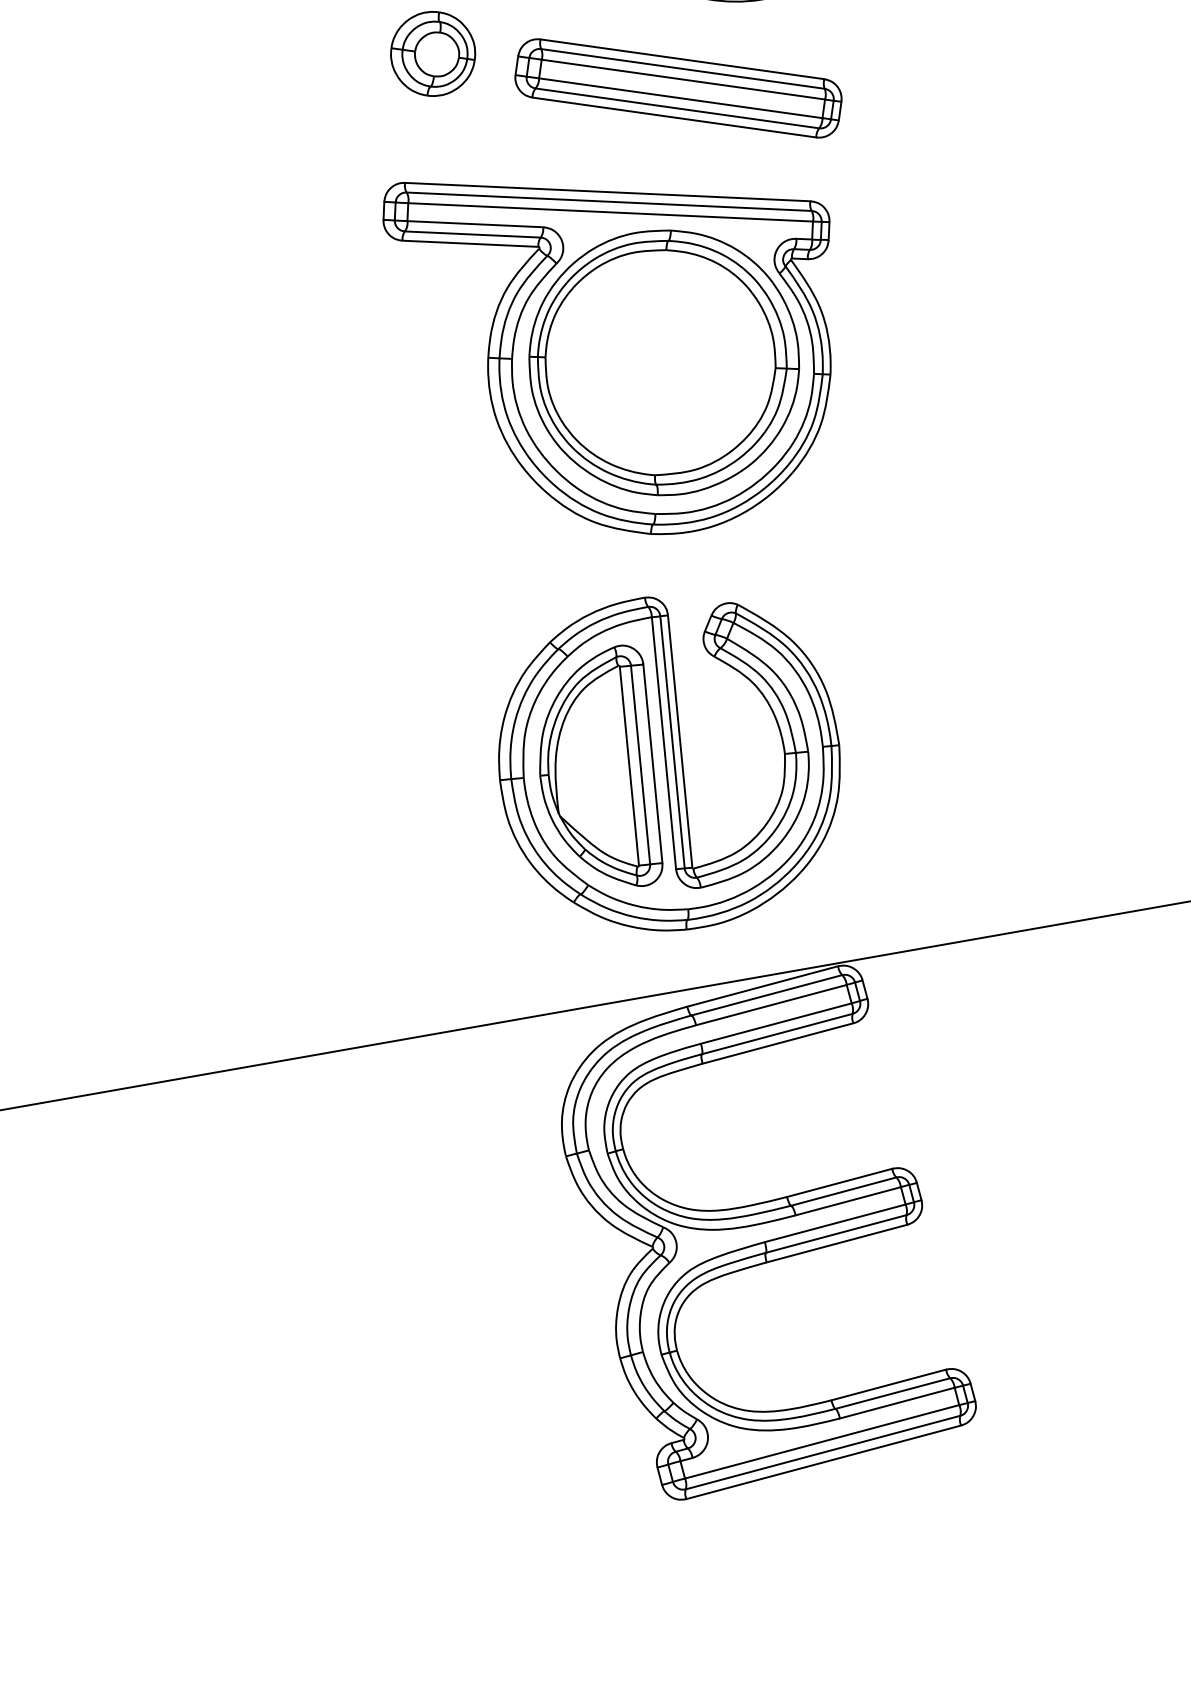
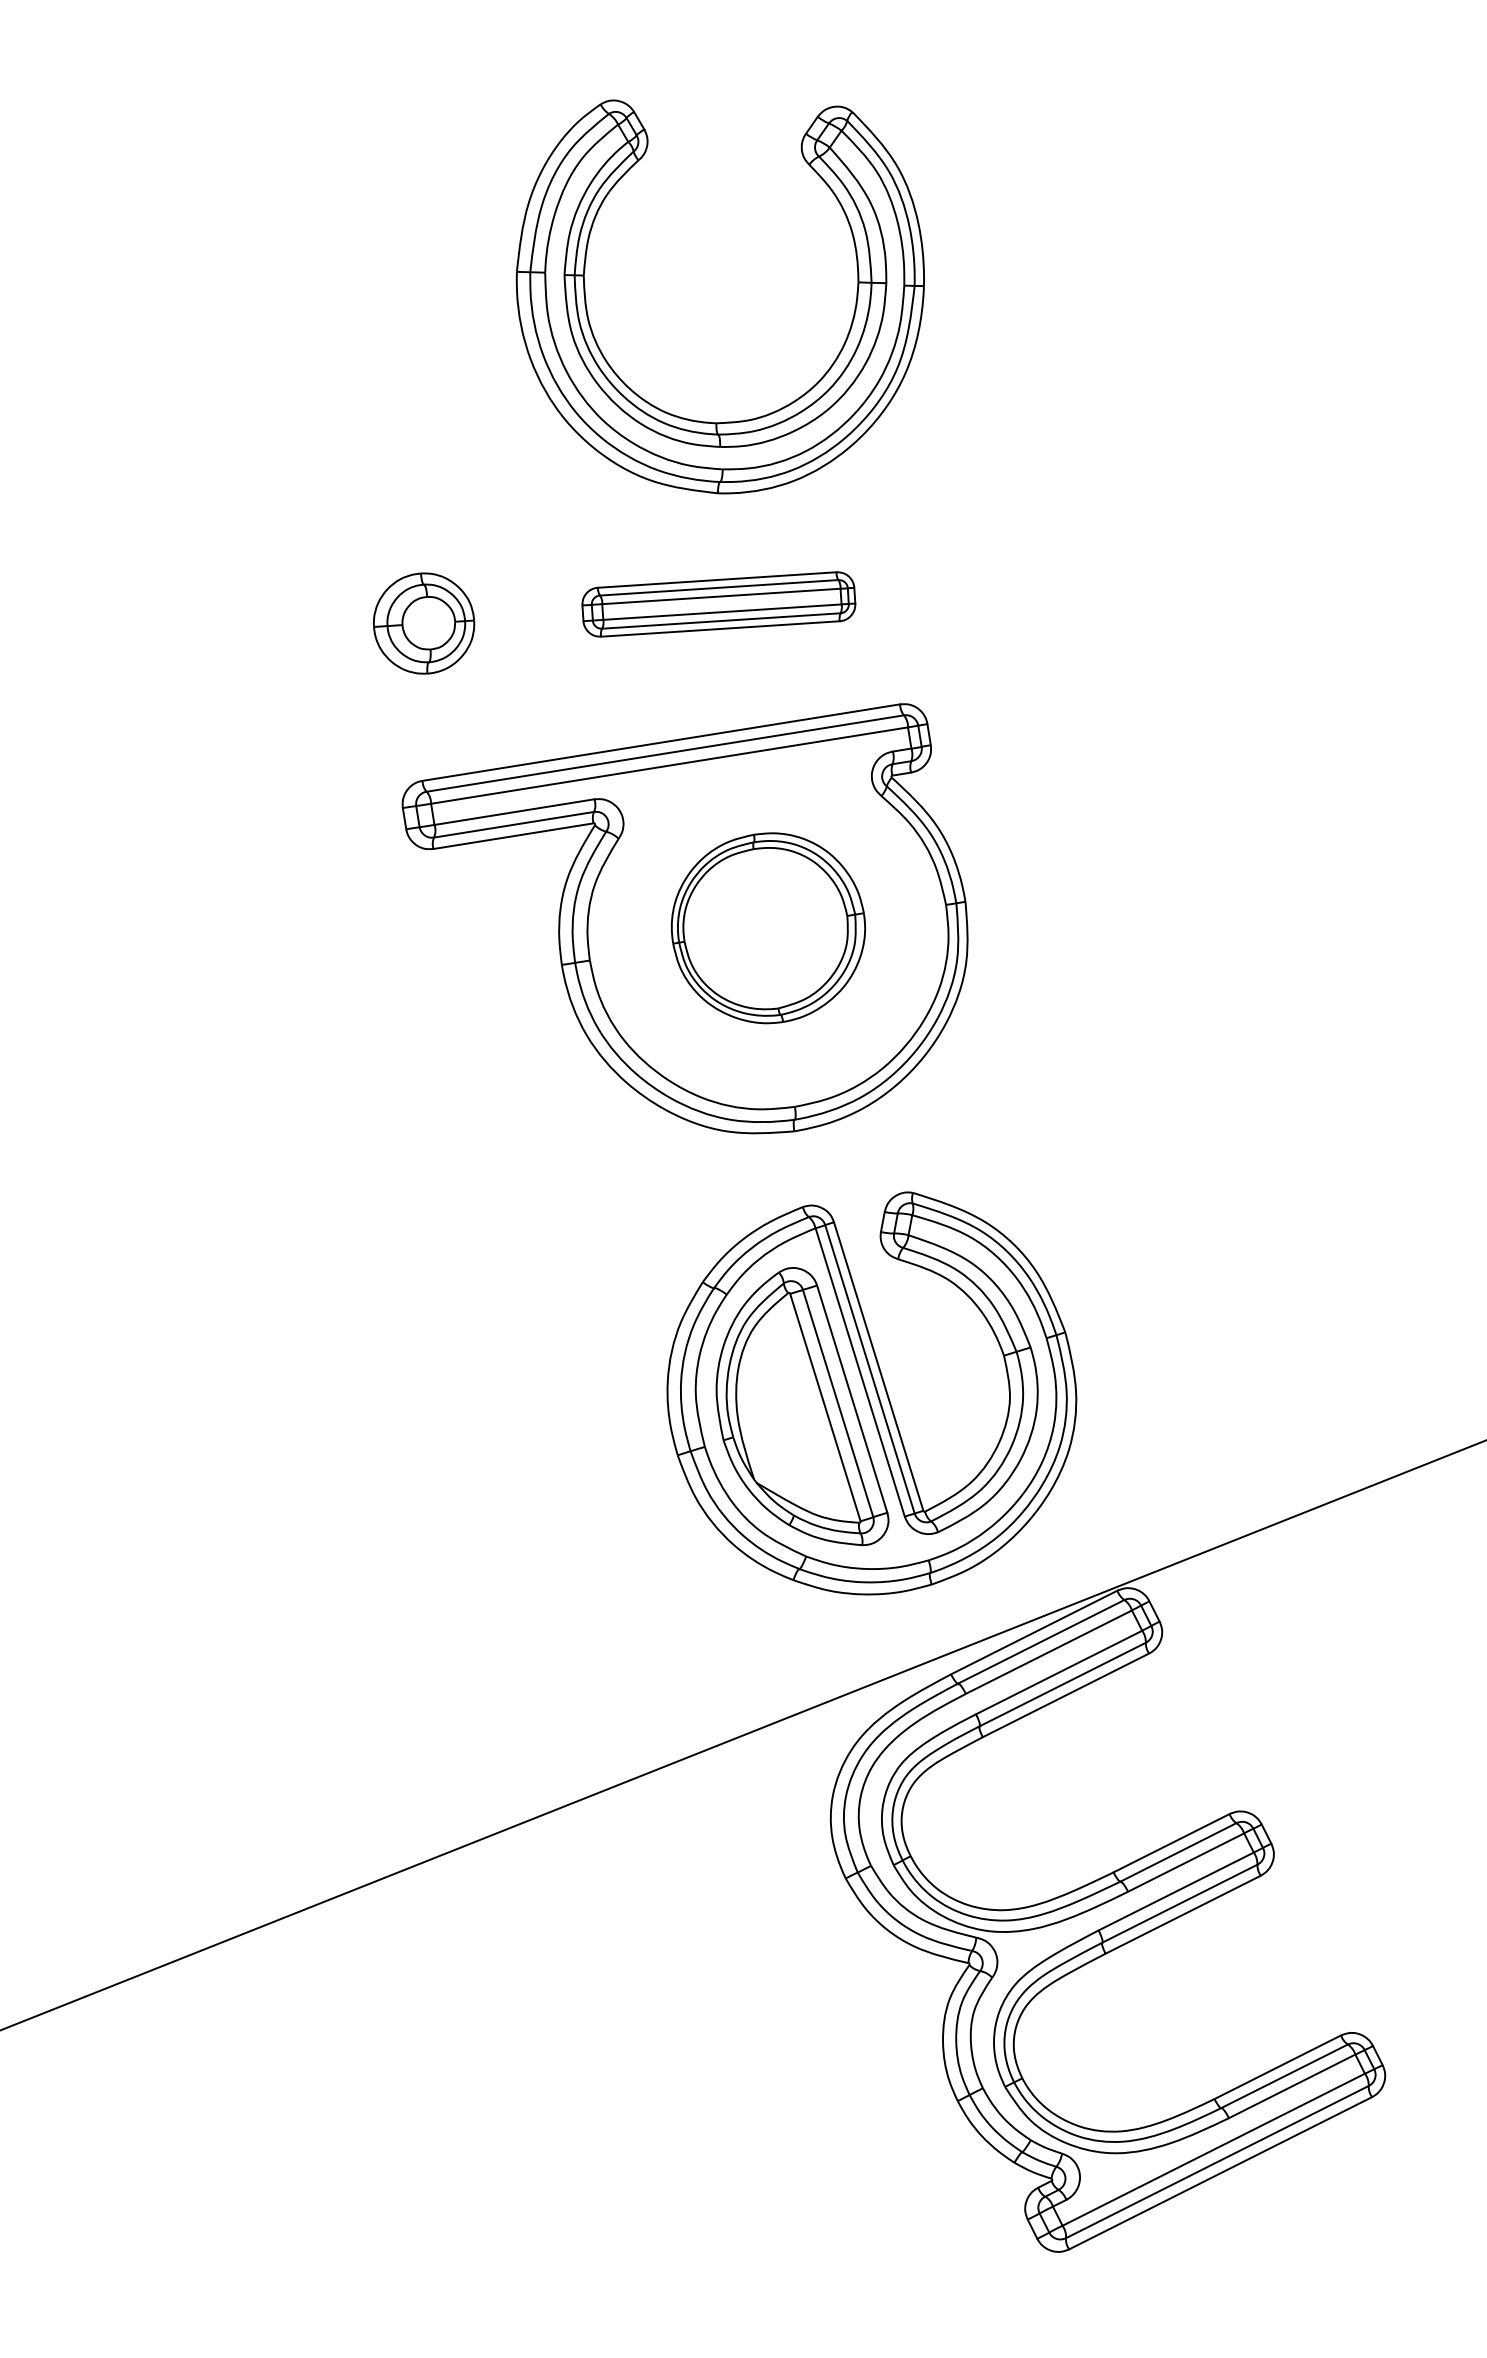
part: (678, 88) -> (718, 604), size x0.7
part: (664, 362) -> (768, 928), size x0.6

